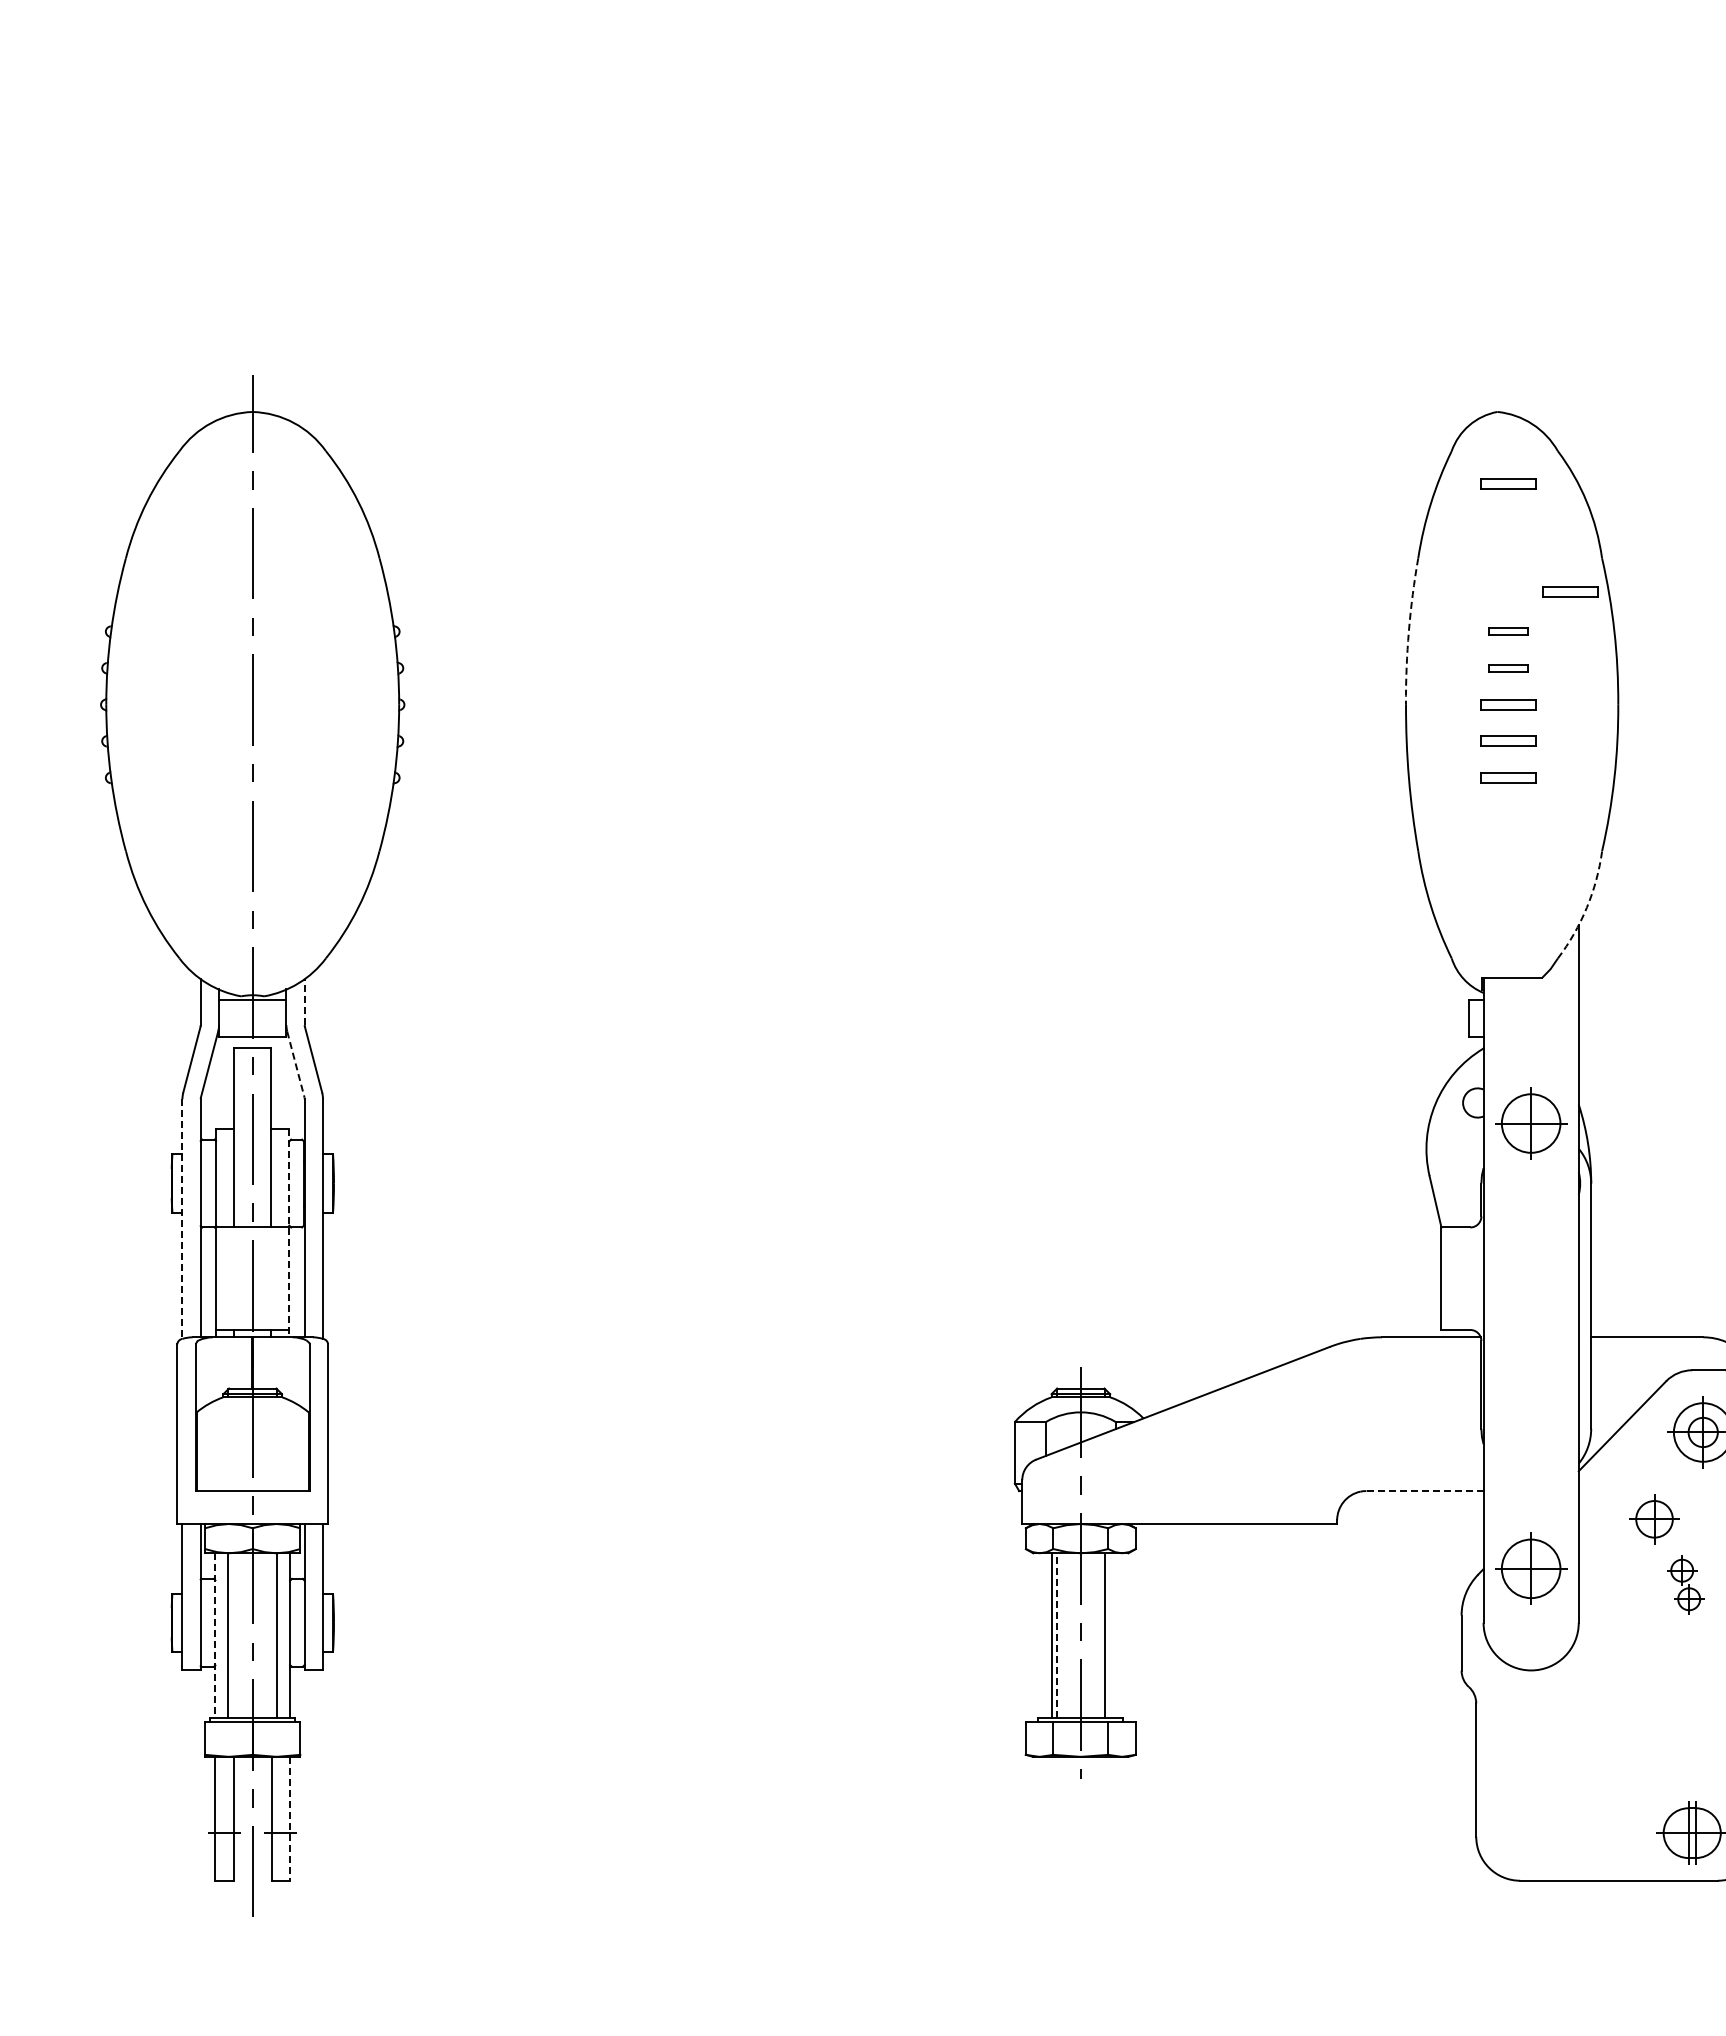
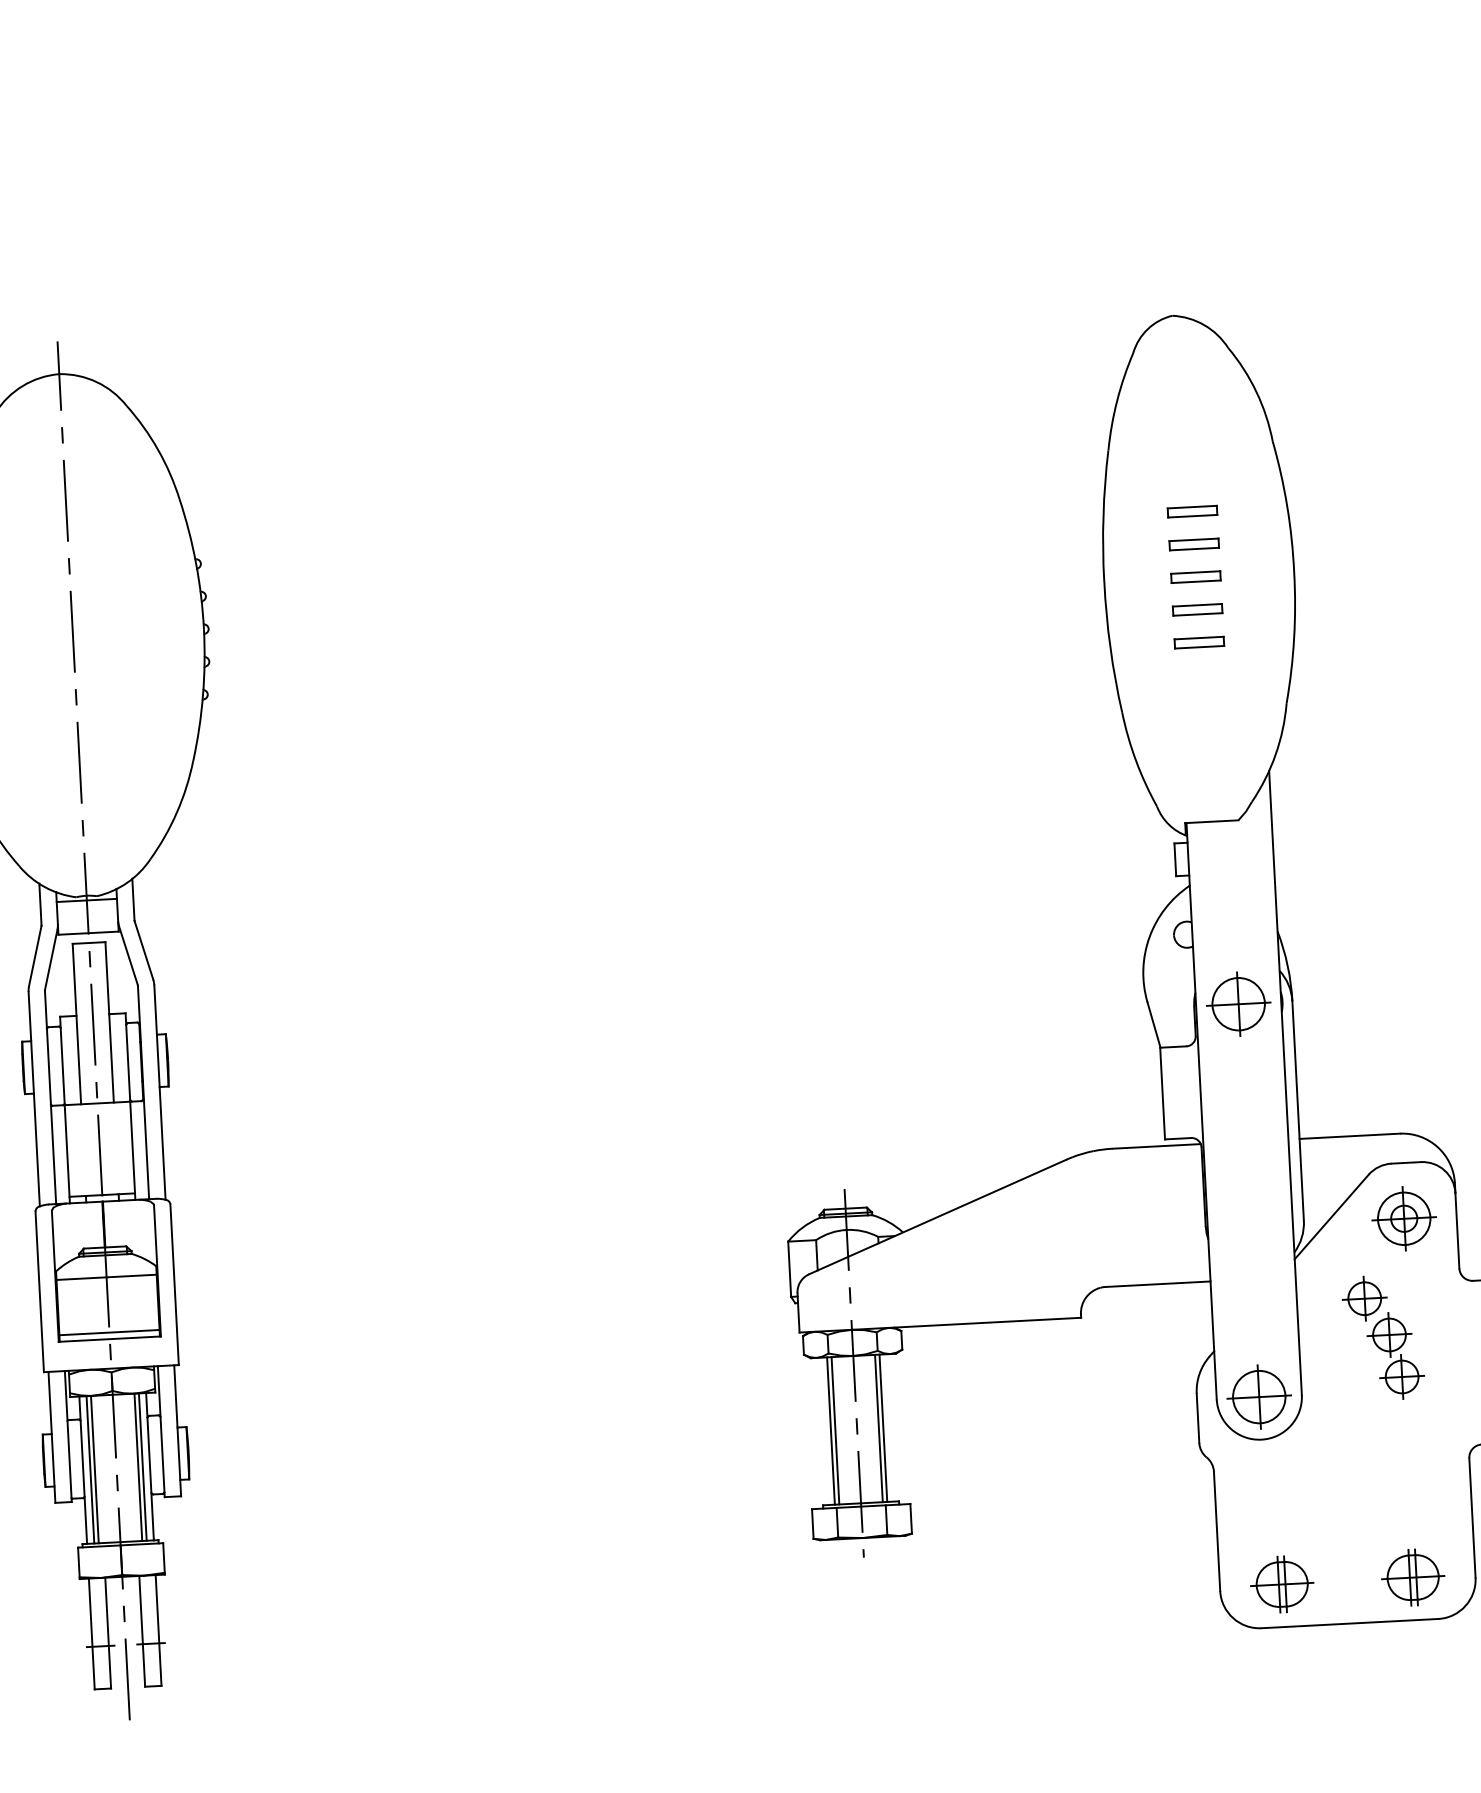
part: (1508, 483) -> (1185, 379), removed
part: (1570, 591) -> (1246, 472), removed
arc: (1408, 631) -> (1103, 516), dashed -> solid
part: (1508, 631) -> (1192, 511), size x1.43
part: (1508, 667) -> (1194, 543), size x1.43
arc: (1586, 907) -> (1275, 754), dashed -> solid
line: (304, 1001) -> (133, 898), dashed -> solid
line: (295, 1064) -> (128, 955), dashed -> solid
part: (1531, 1123) -> (1238, 1004), moved
line: (182, 1219) -> (34, 1099), dashed -> solid
line: (289, 1233) -> (130, 1107), dashed -> solid
line: (252, 1421) -> (106, 1276), added
line: (252, 1483) -> (109, 1332), added
line: (1424, 1491) -> (1157, 1284), dashed -> solid
part: (1531, 1568) -> (1259, 1396), moved
part: (1685, 1584) -> (1395, 1355), size x1.67
line: (223, 1635) -> (90, 1469), added
line: (282, 1635) -> (143, 1466), added
line: (1056, 1635) -> (835, 1430), dashed -> solid
line: (1110, 1635) -> (883, 1428), added
line: (215, 1636) -> (83, 1470), dashed -> solid
line: (290, 1818) -> (158, 1630), dashed -> solid
part: (1545, 1832) -> (1281, 1583), added

